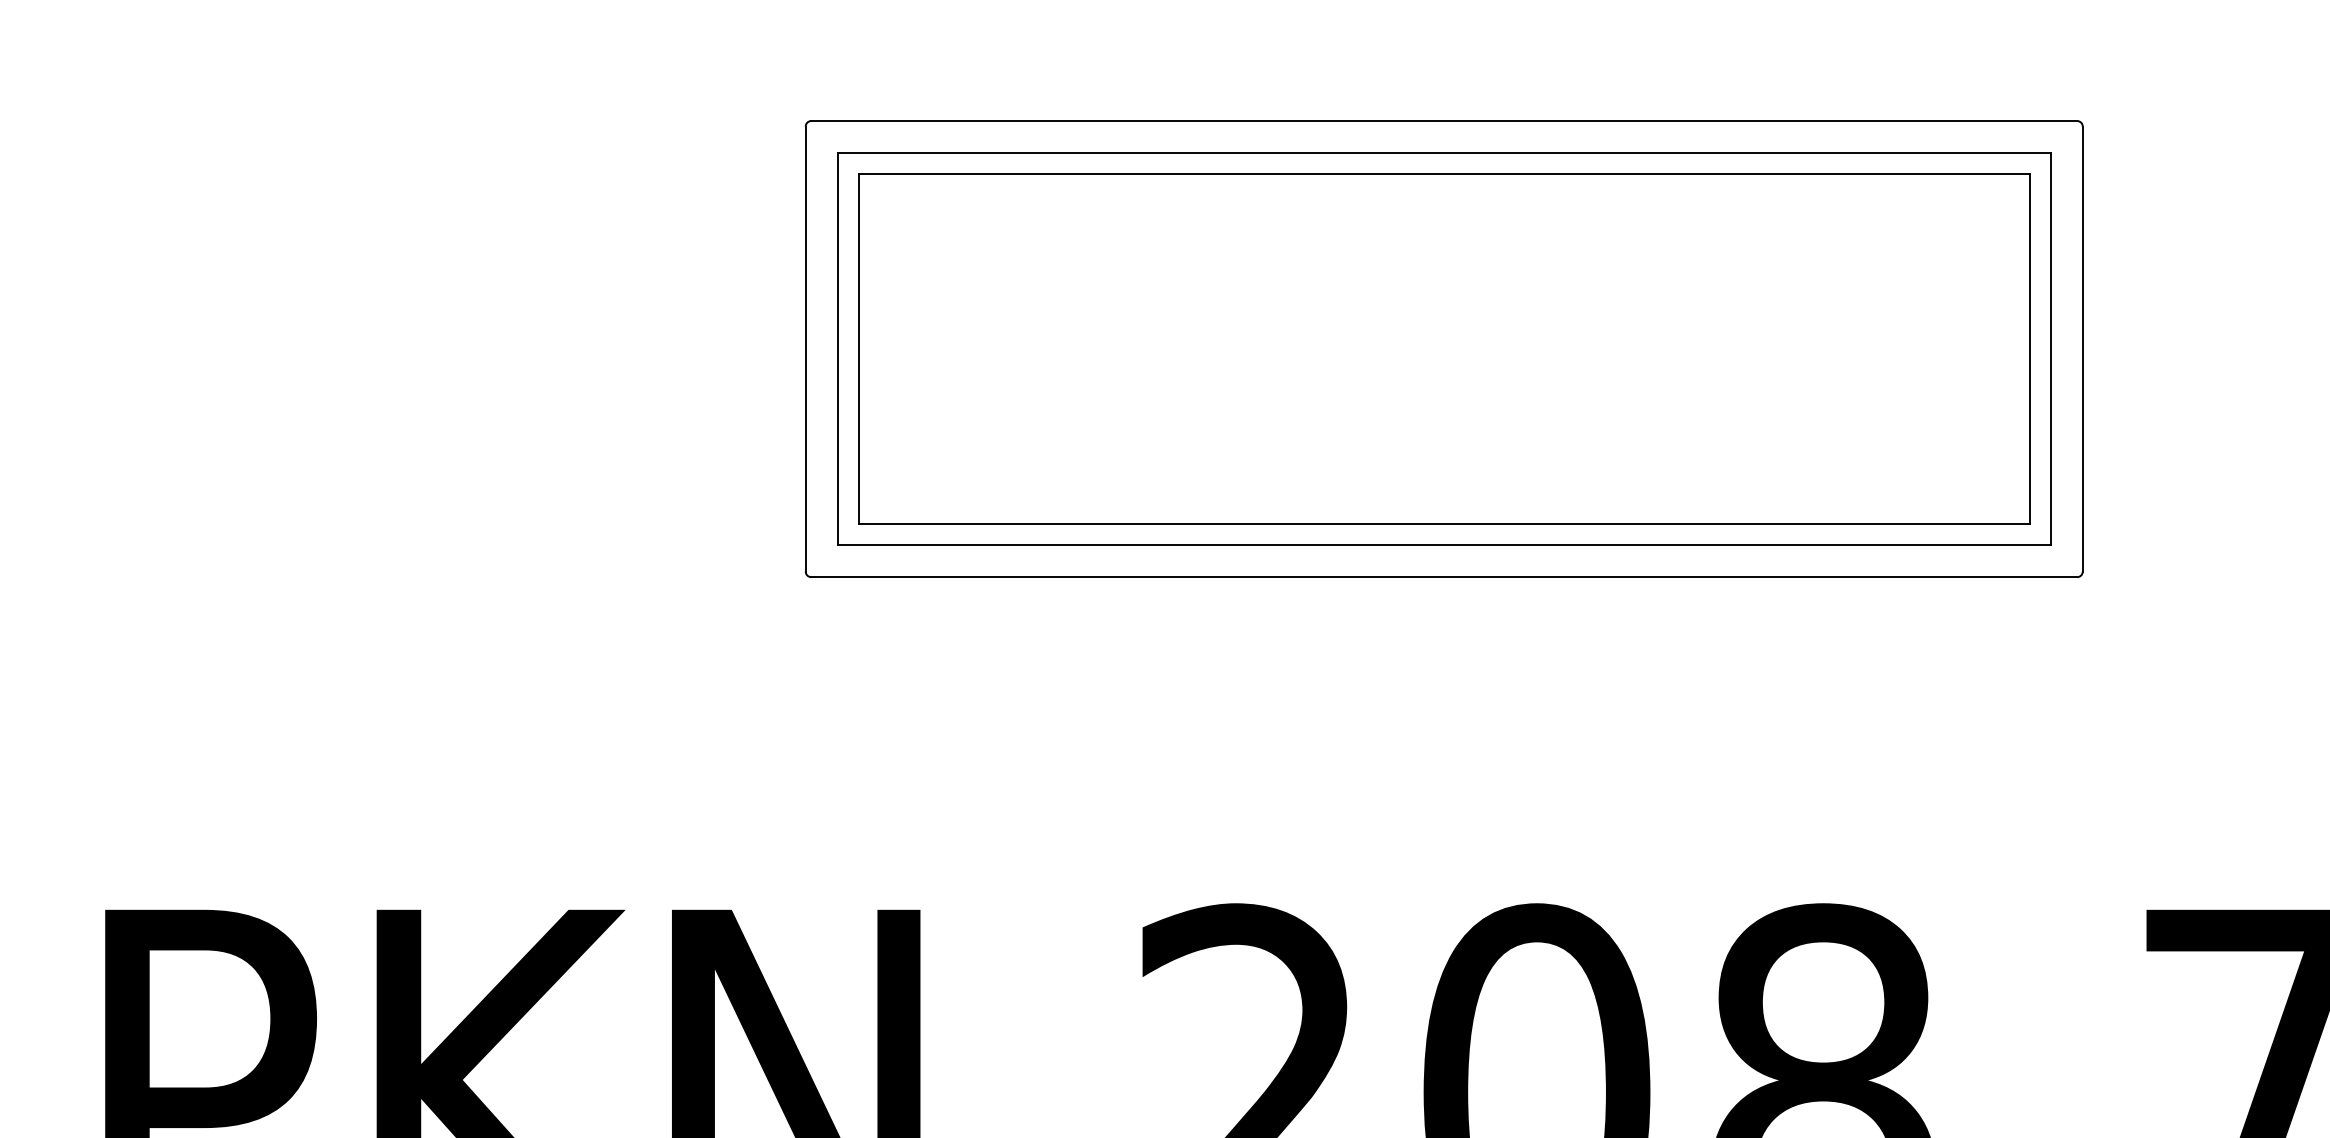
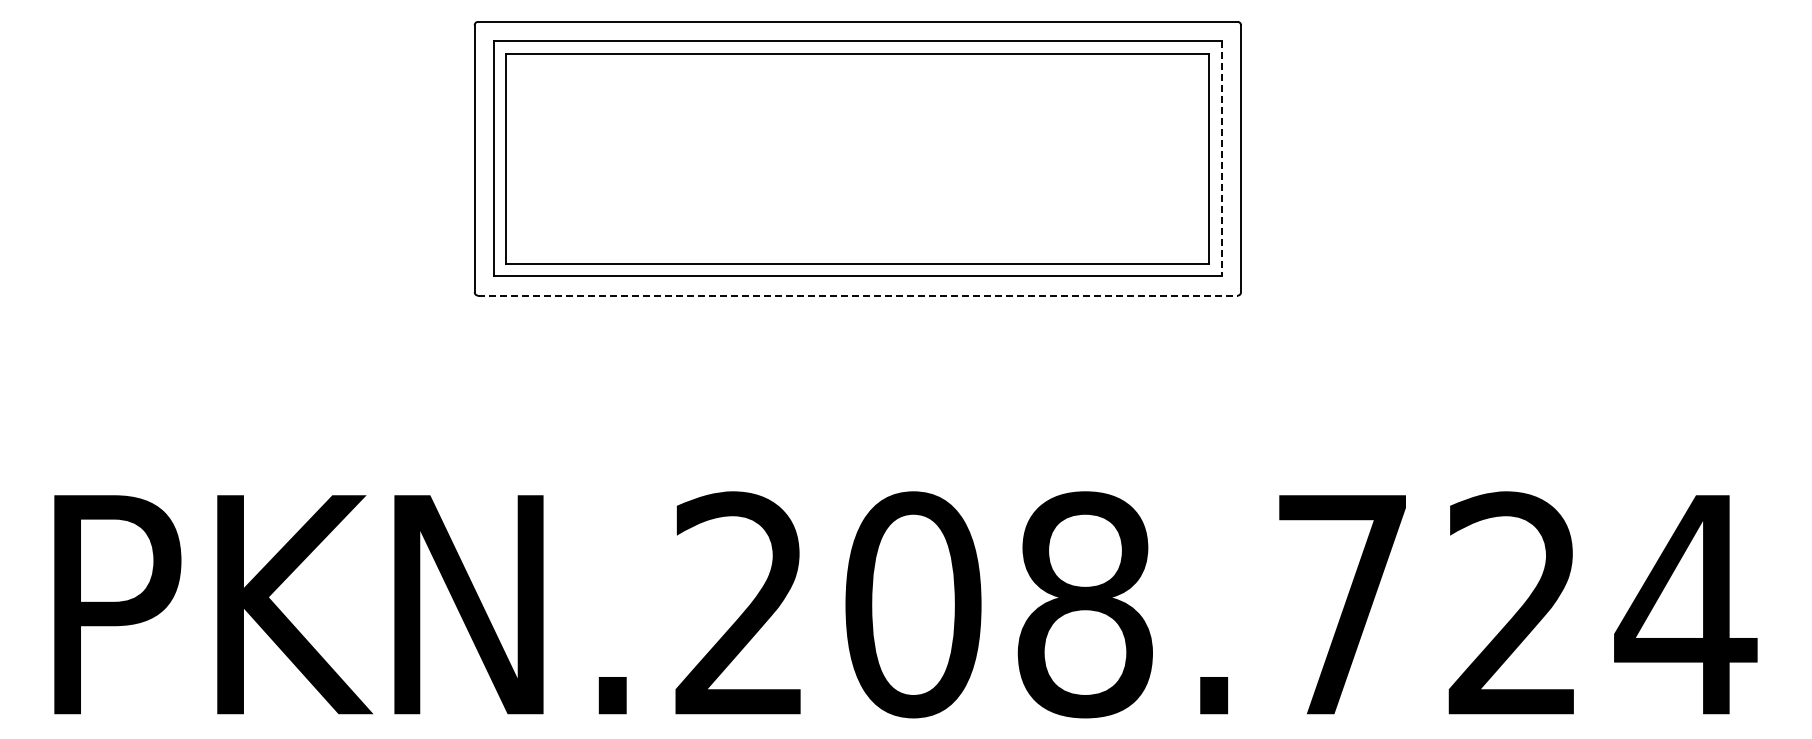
line: (2050, 348) -> (1221, 158), solid -> dashed
line: (1443, 576) -> (857, 295), solid -> dashed

